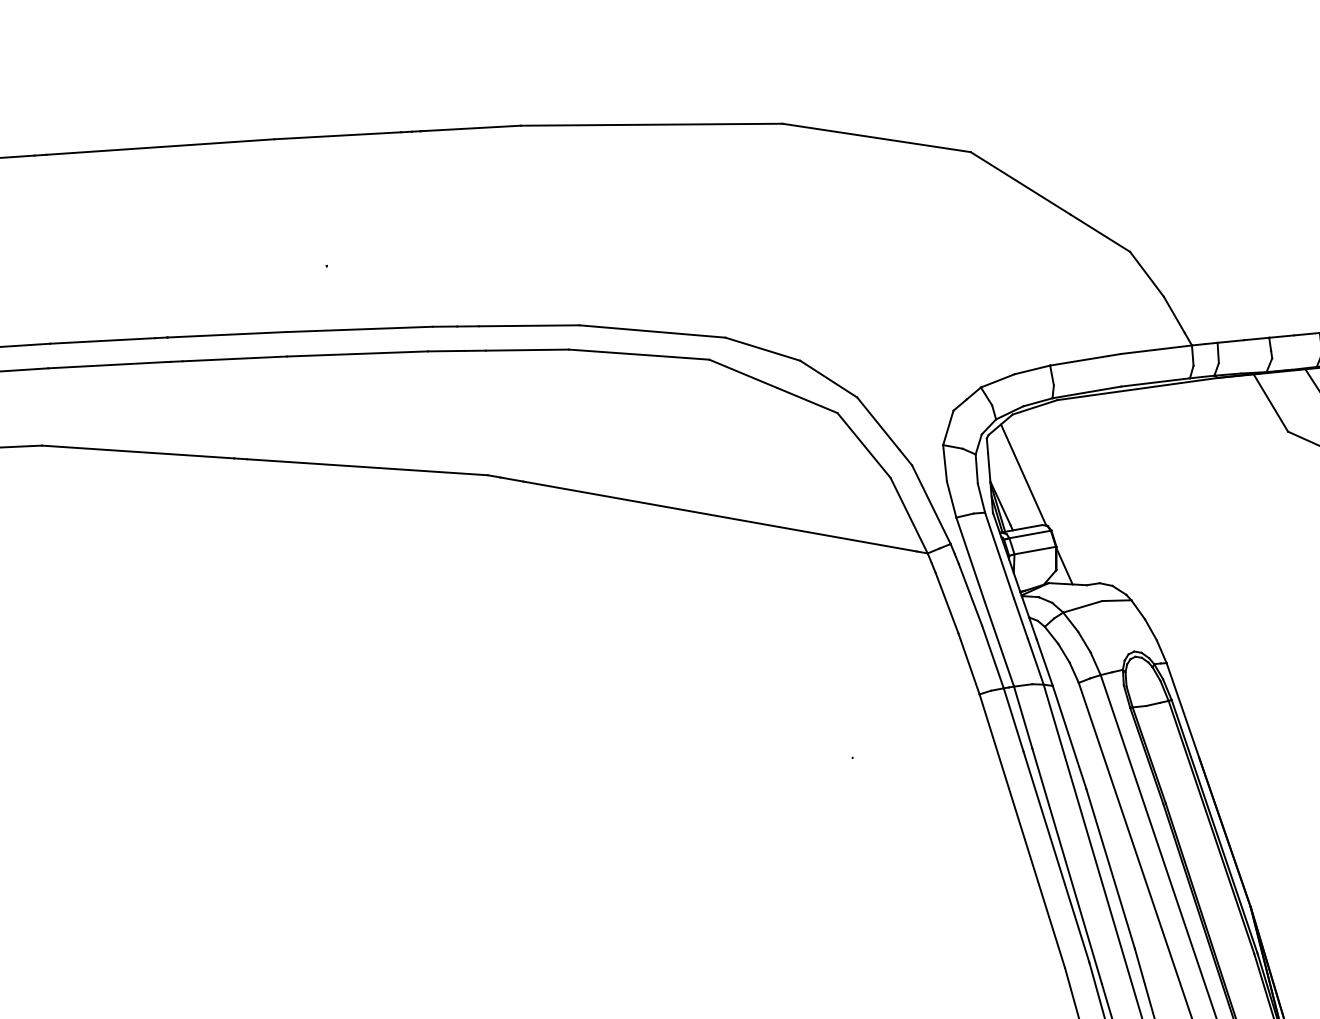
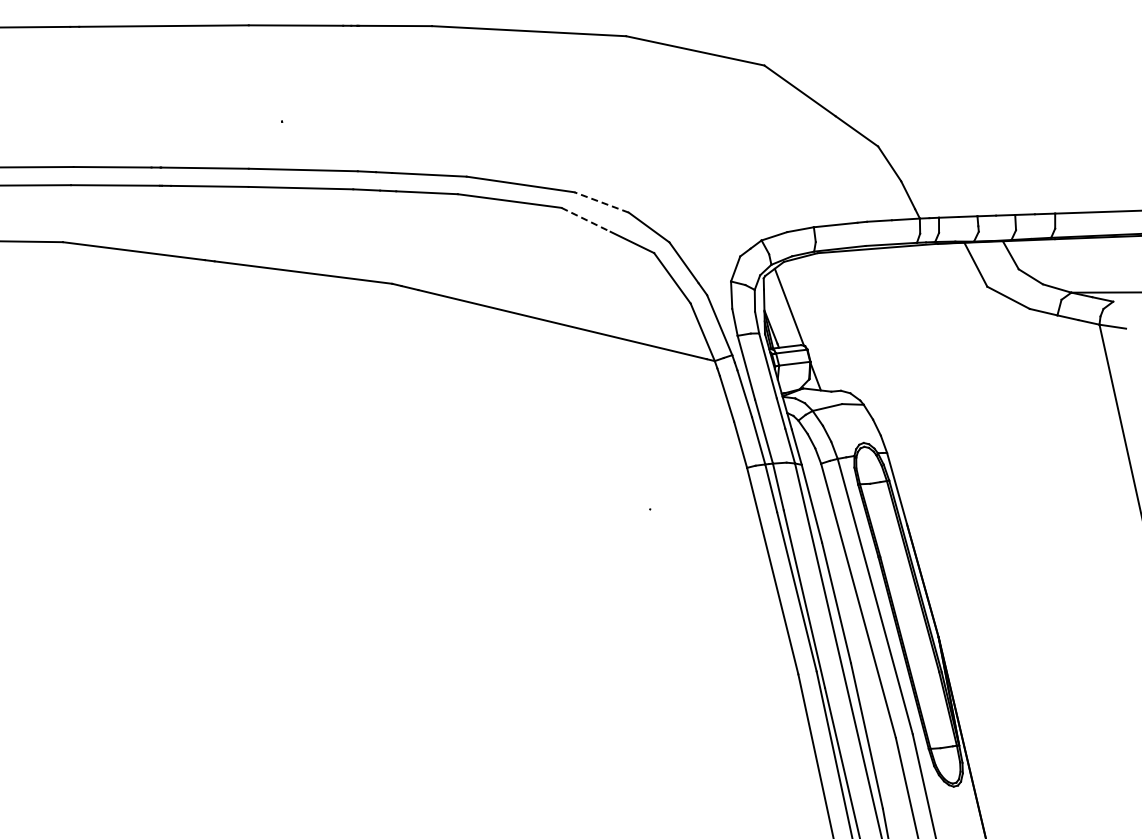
line: (762, 349) -> (601, 202), solid -> dashed
line: (743, 374) -> (586, 220), solid -> dashed

